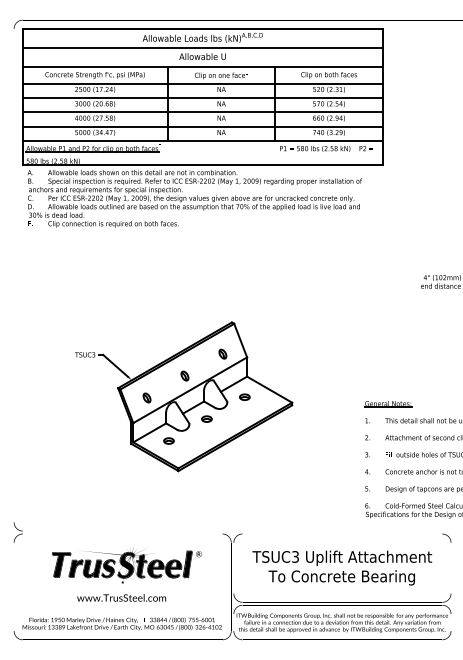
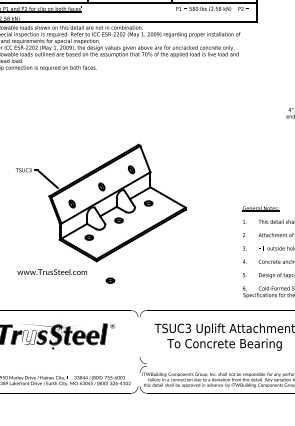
part: (195, 495) -> (110, 280), added
fill: (92, 568) -> (29, 337), removed
text: (121, 597) -> (52, 271), moved

